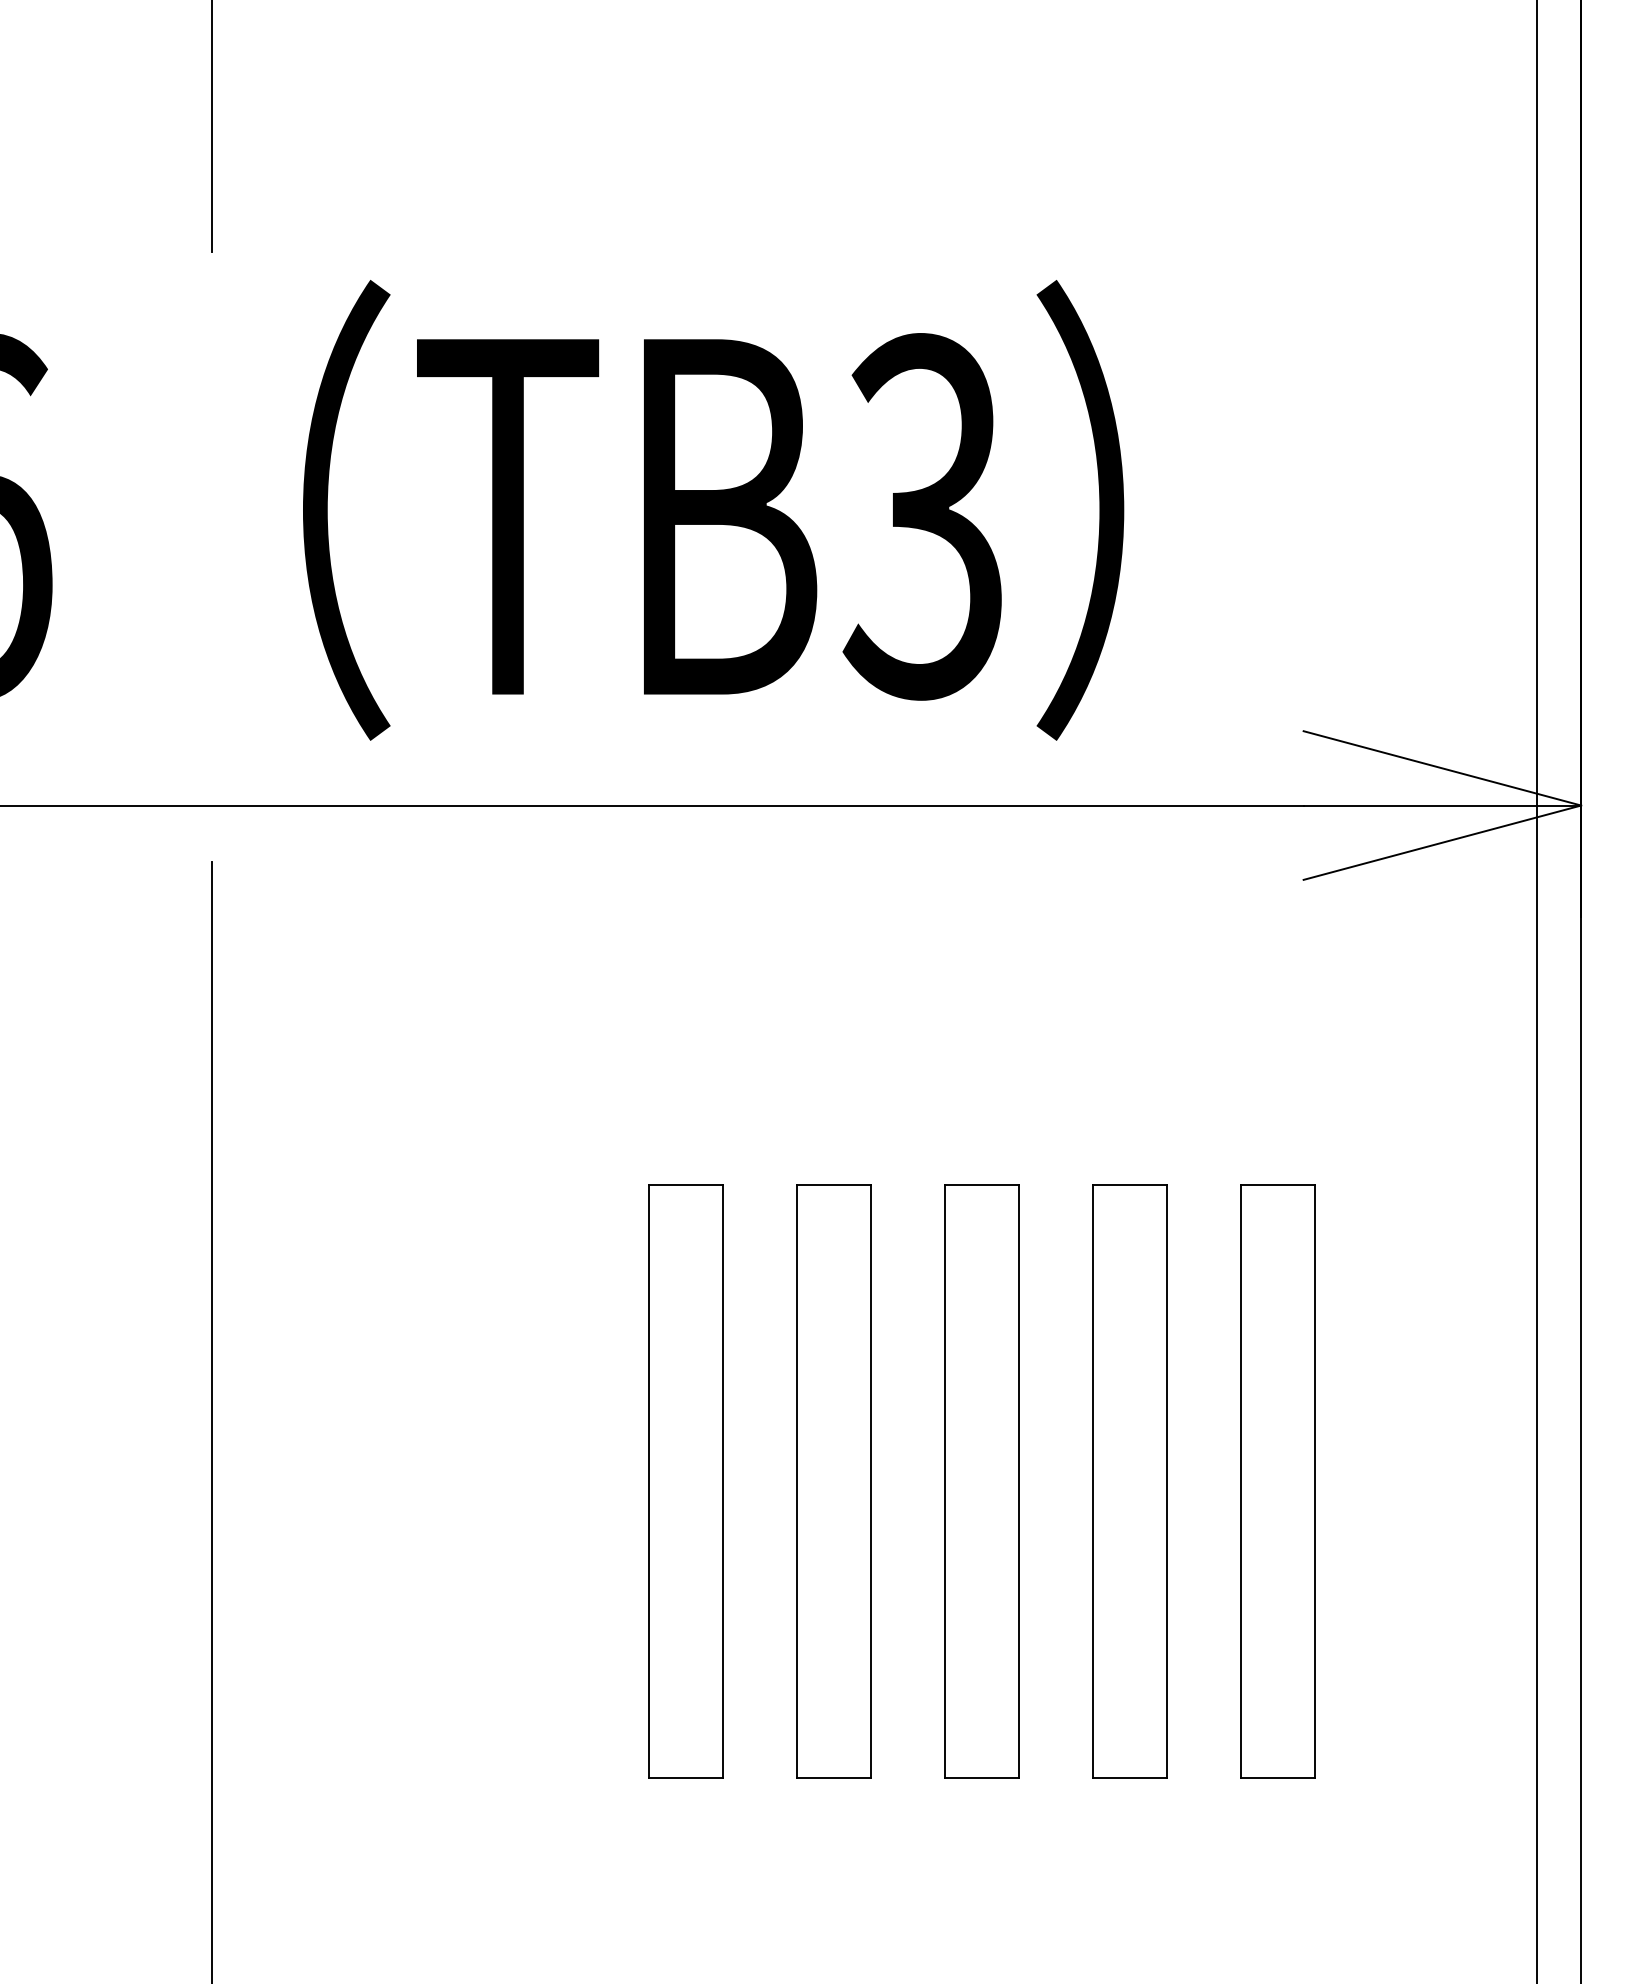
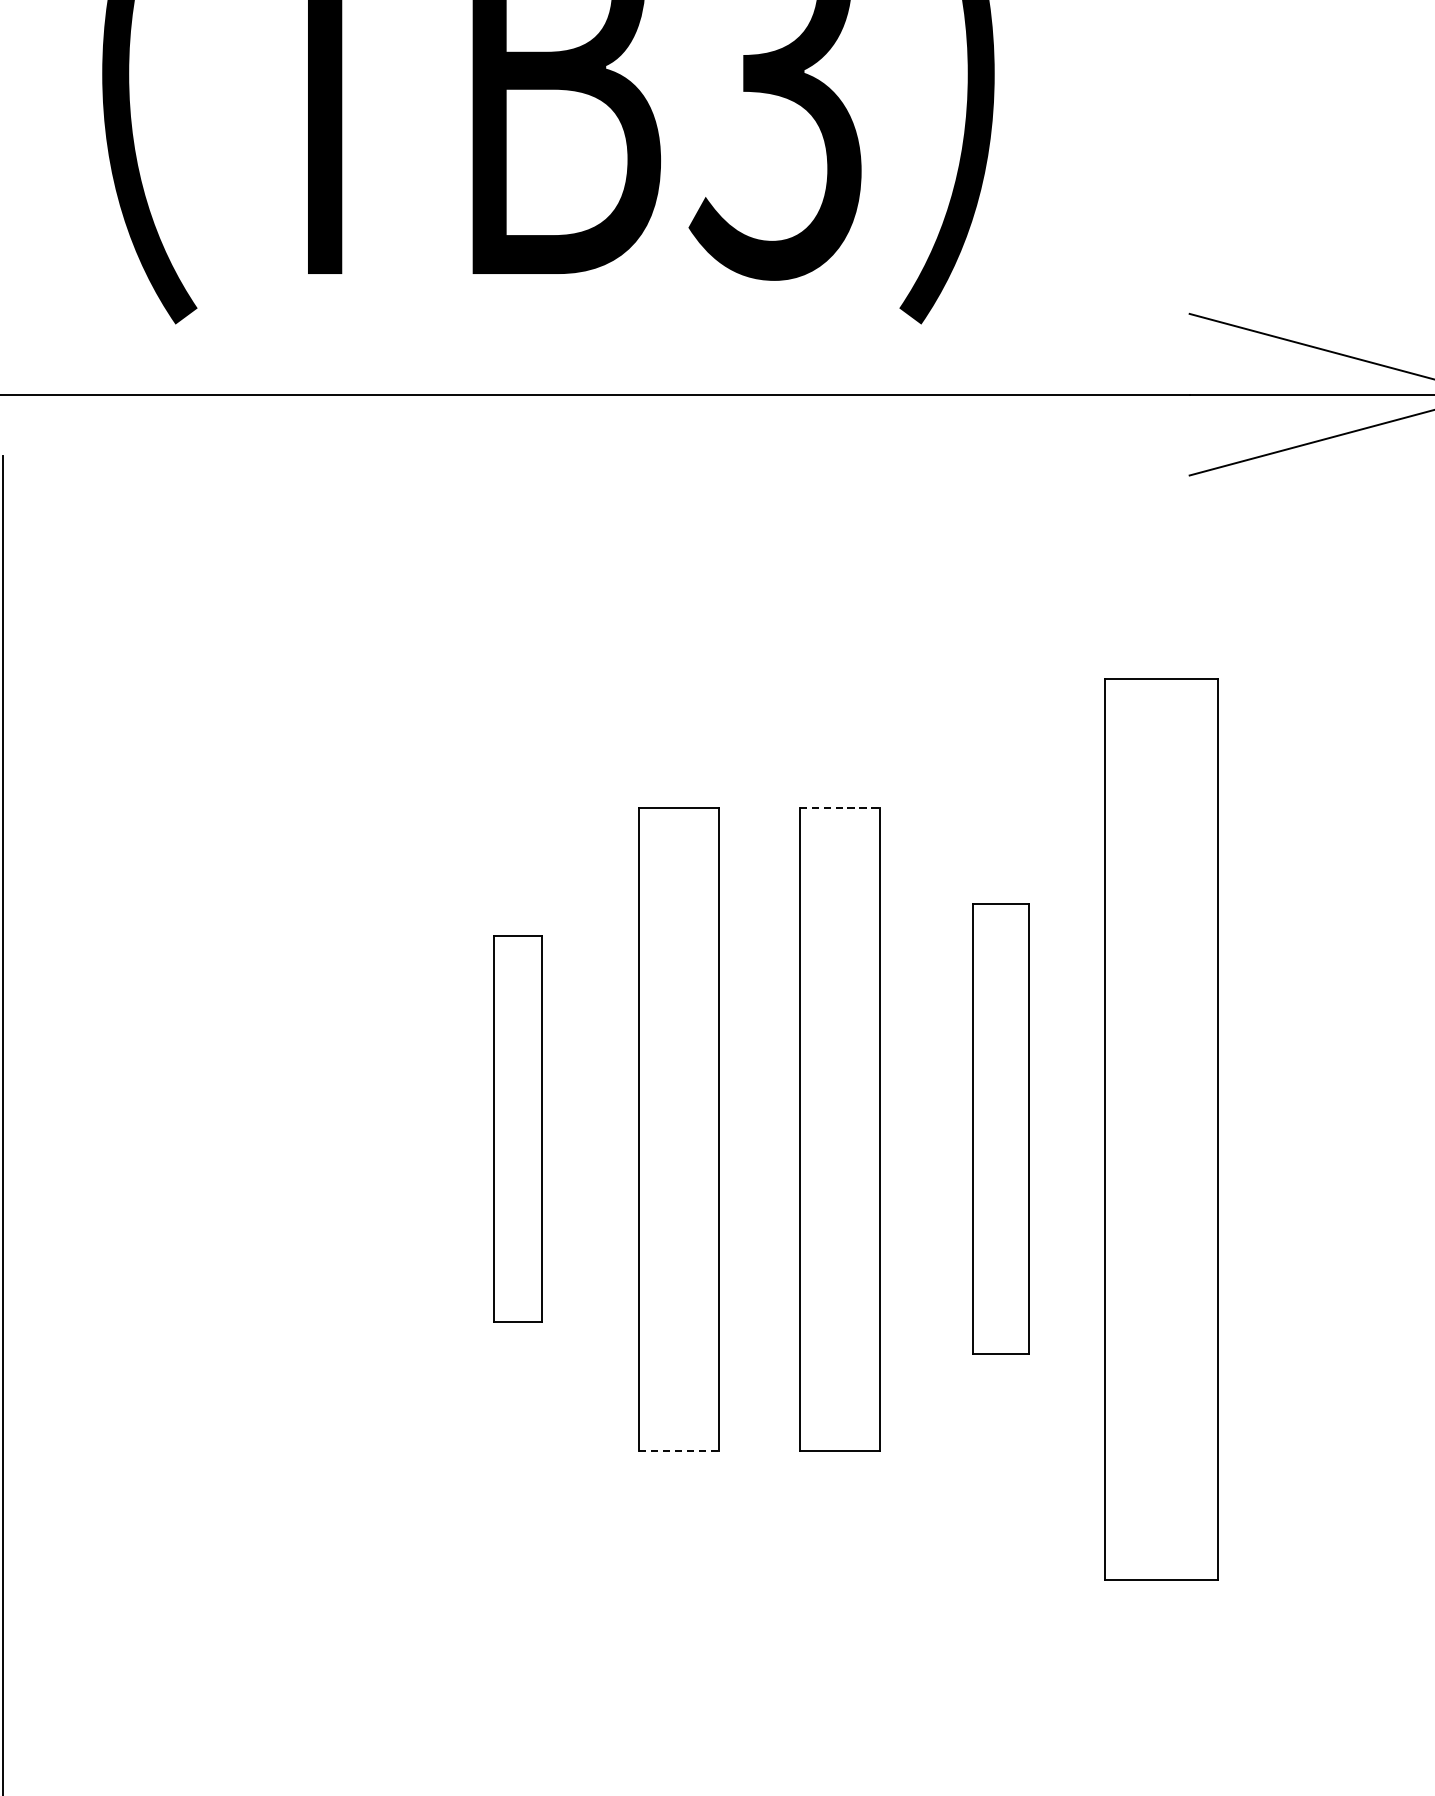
line: (982, 1185) -> (840, 807), solid -> dashed
part: (685, 1481) -> (517, 1129), size x0.6
part: (1129, 1481) -> (1000, 1129), size x0.7
part: (1277, 1481) -> (1161, 1129), size x1.4
line: (834, 1777) -> (679, 1450), solid -> dashed

